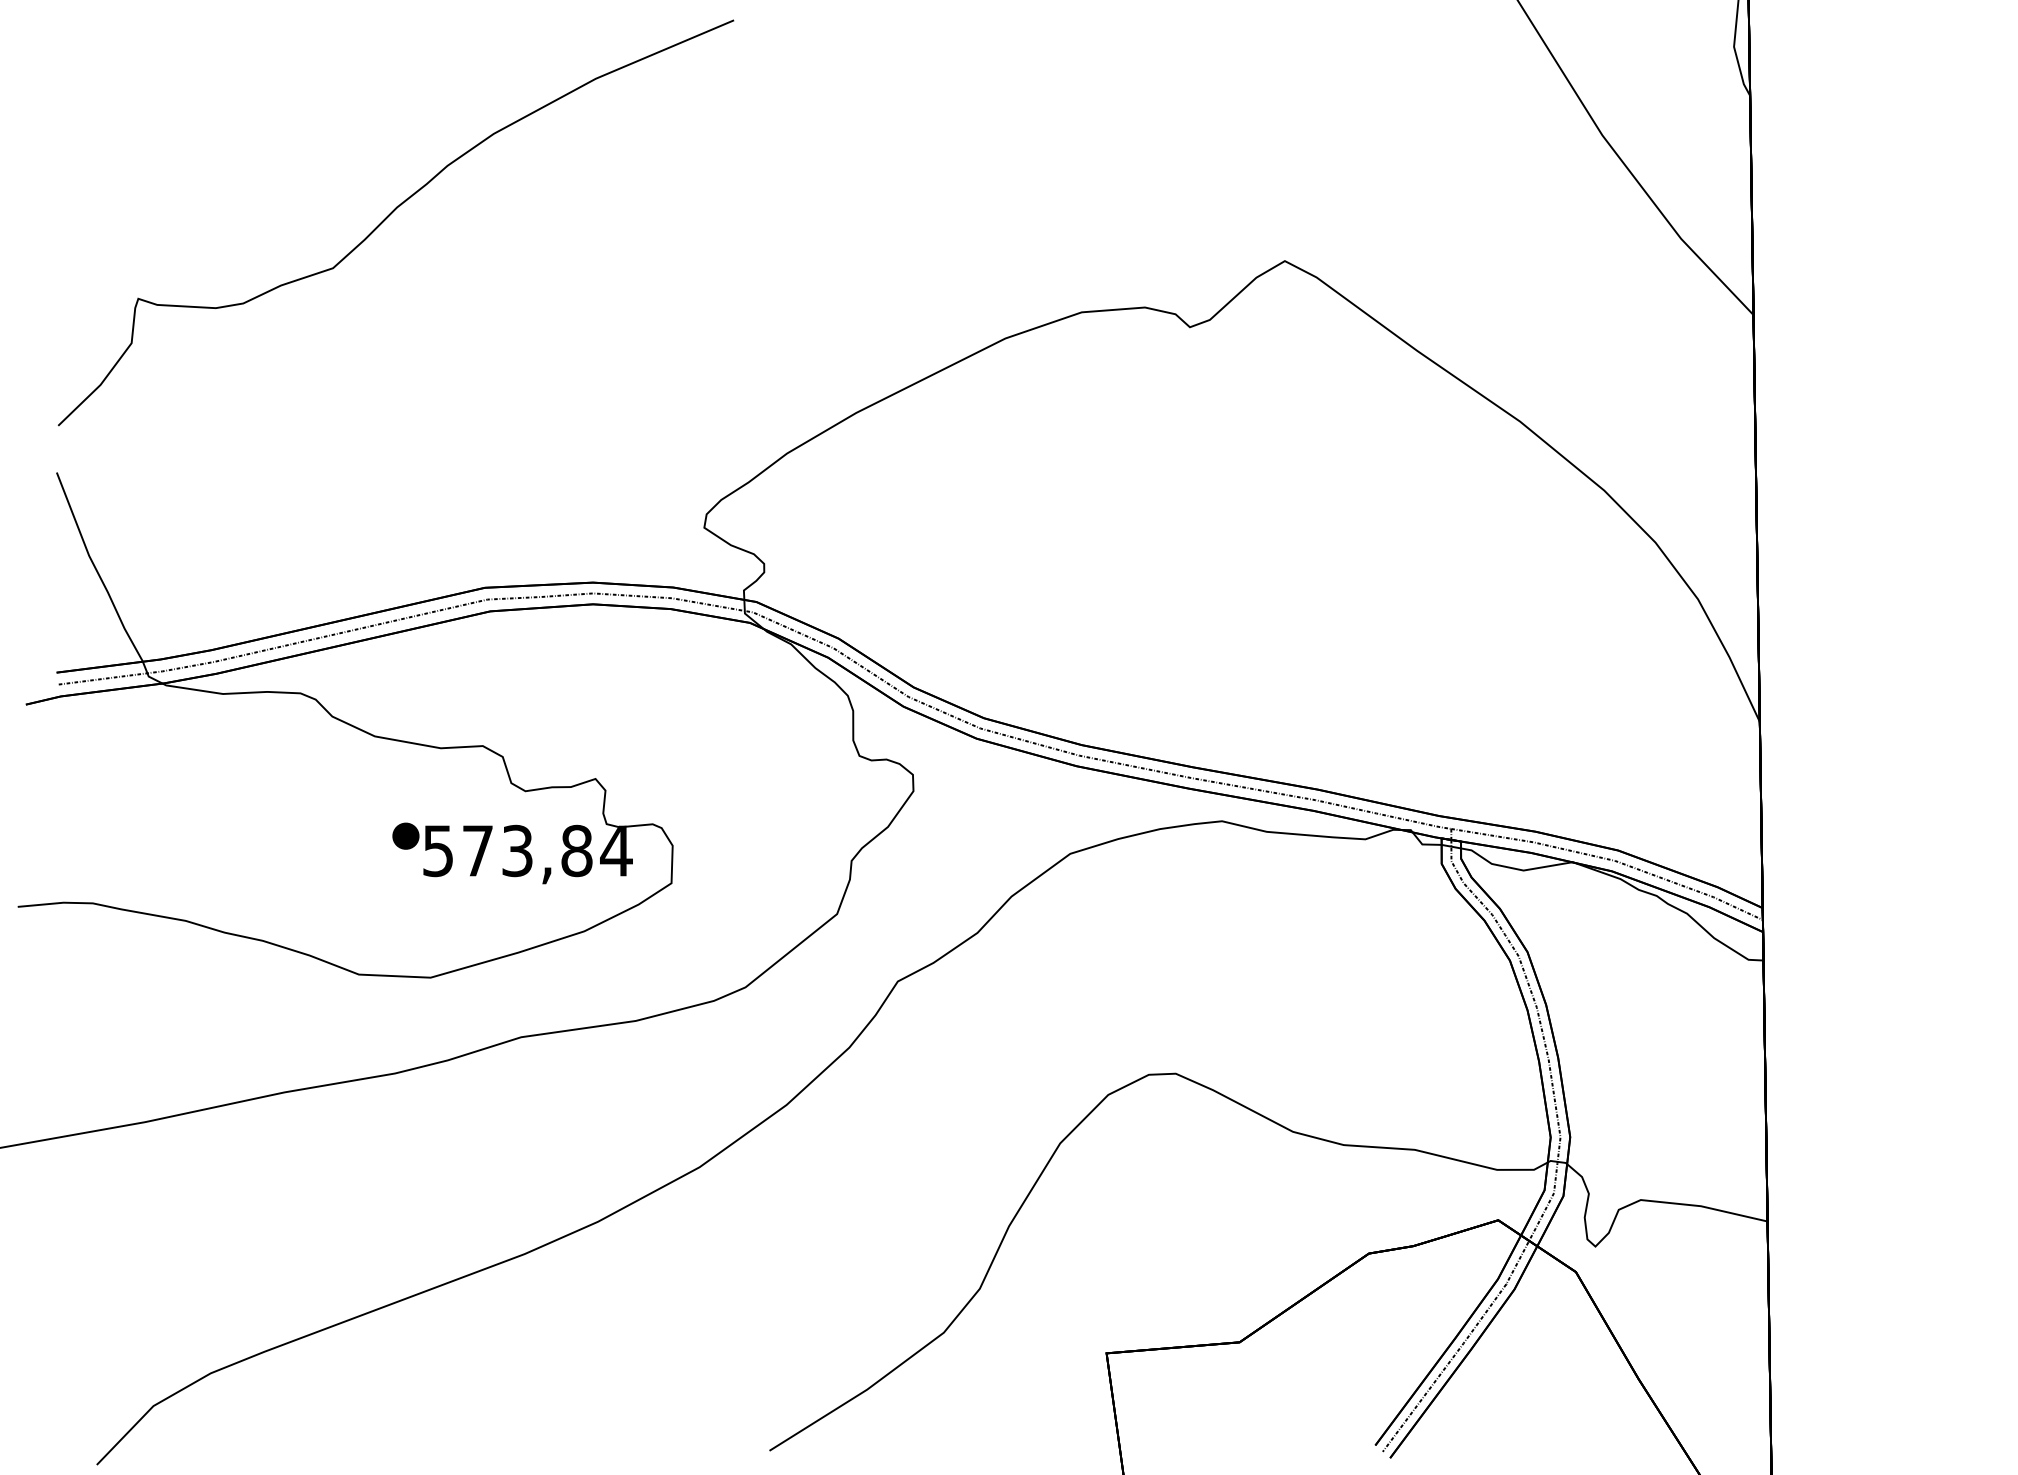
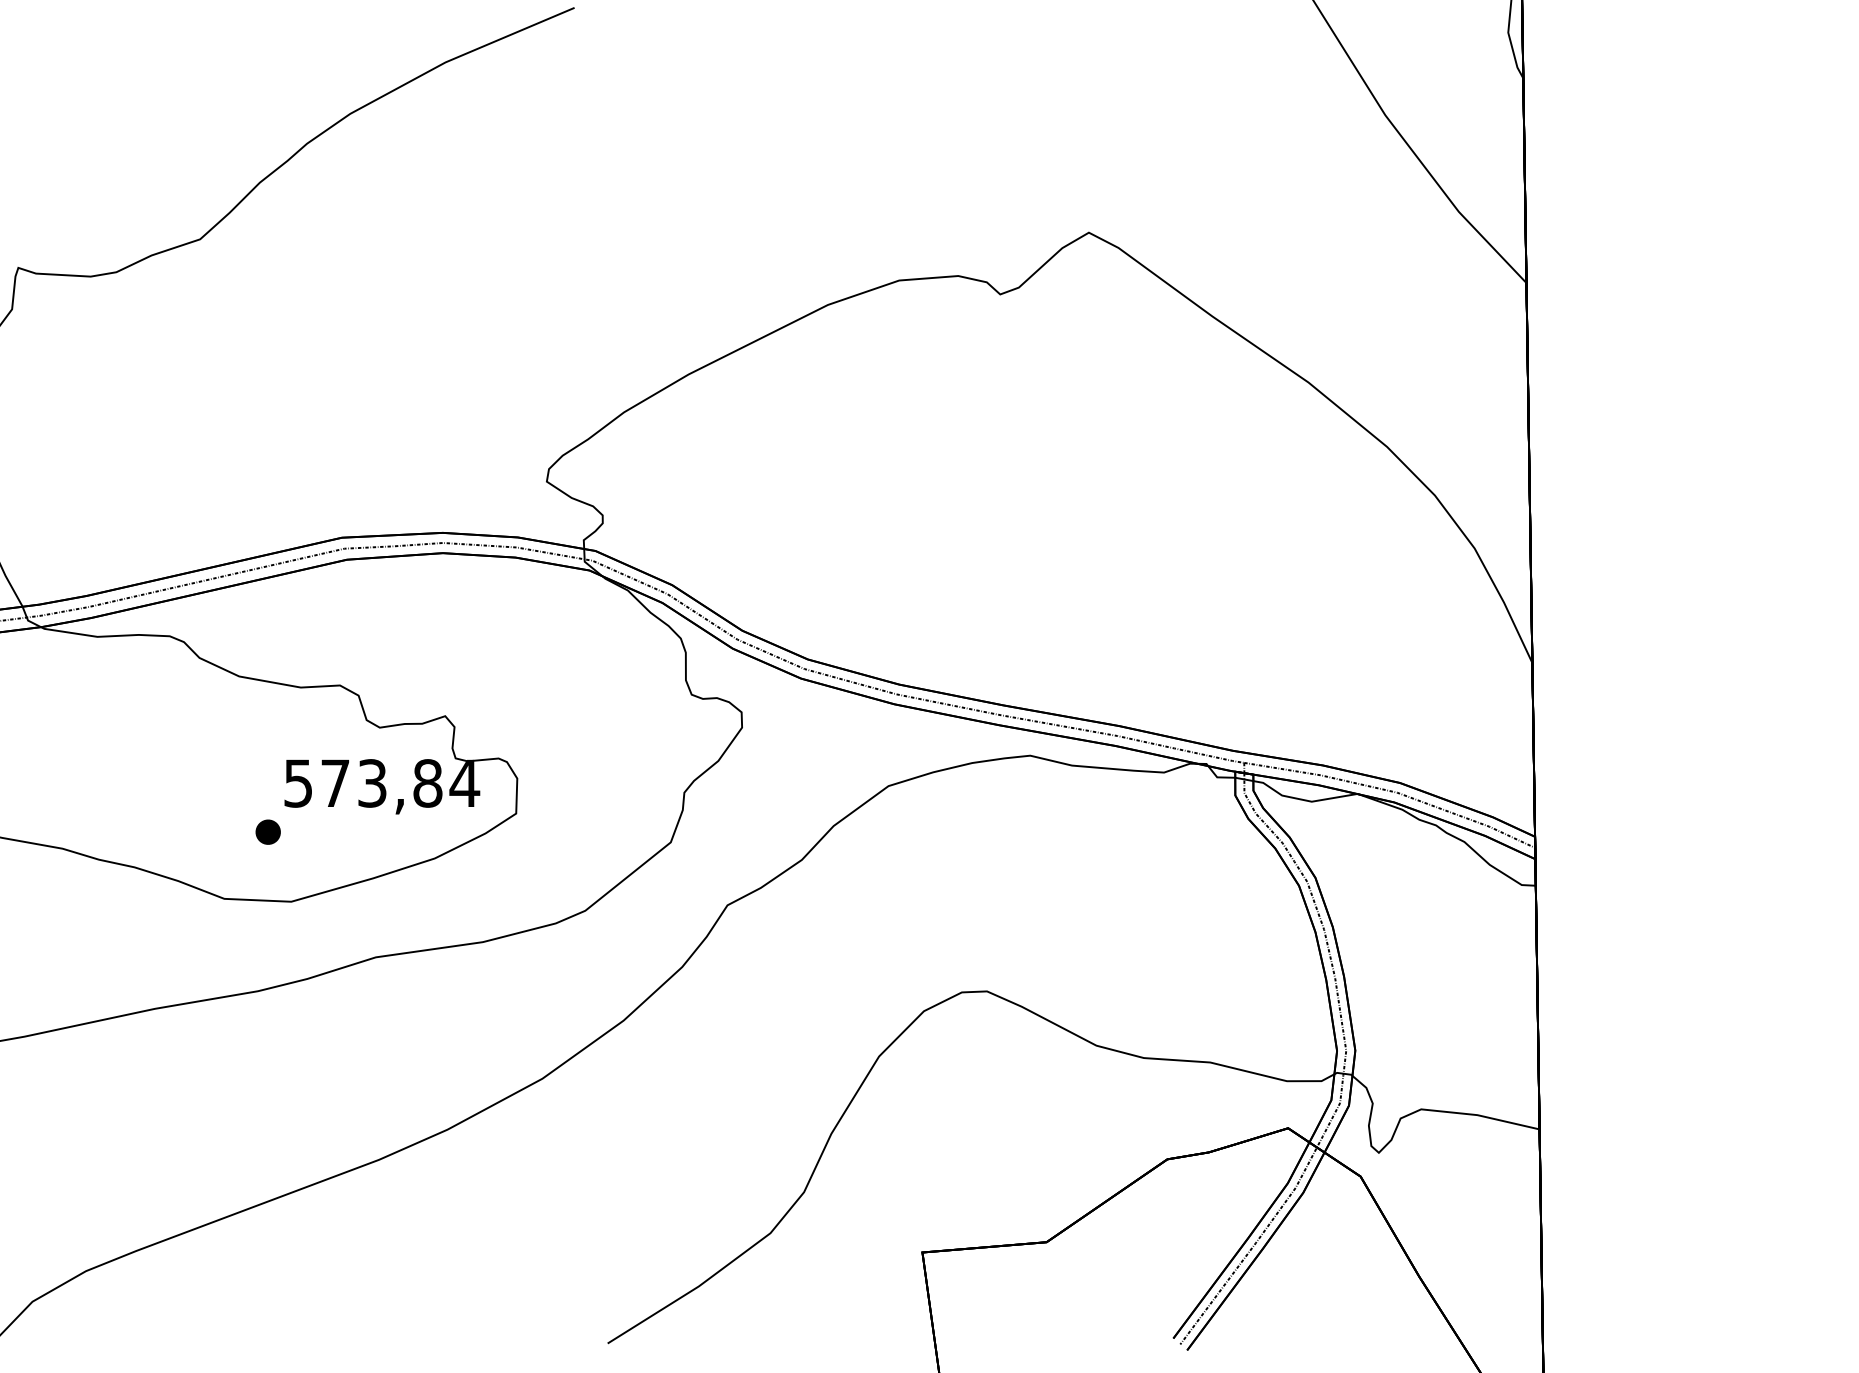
part: (405, 835) -> (267, 831), moved

